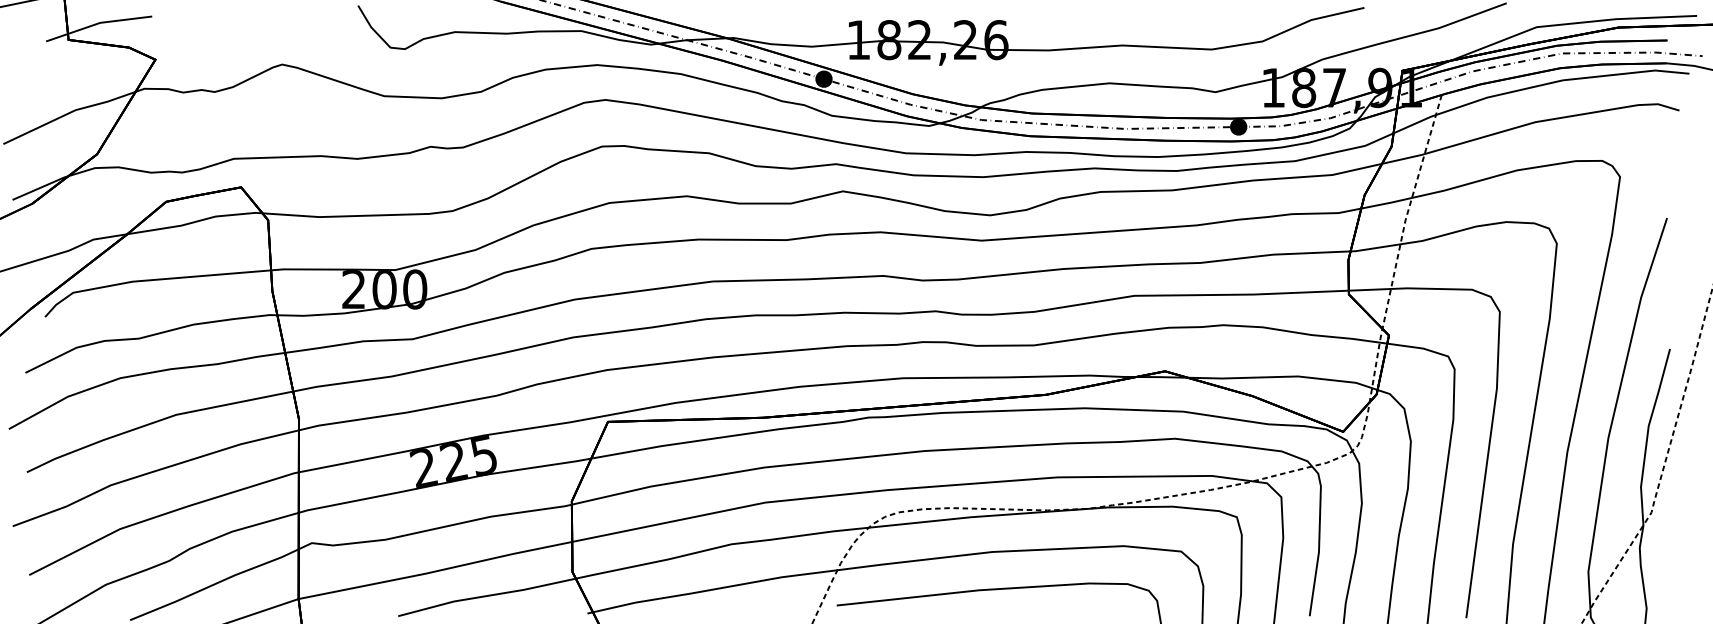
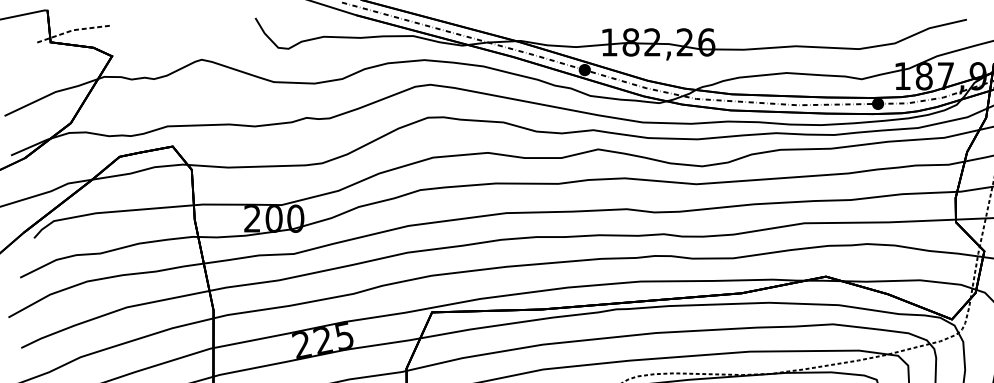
line: (98, 23) -> (71, 30), solid -> dashed

